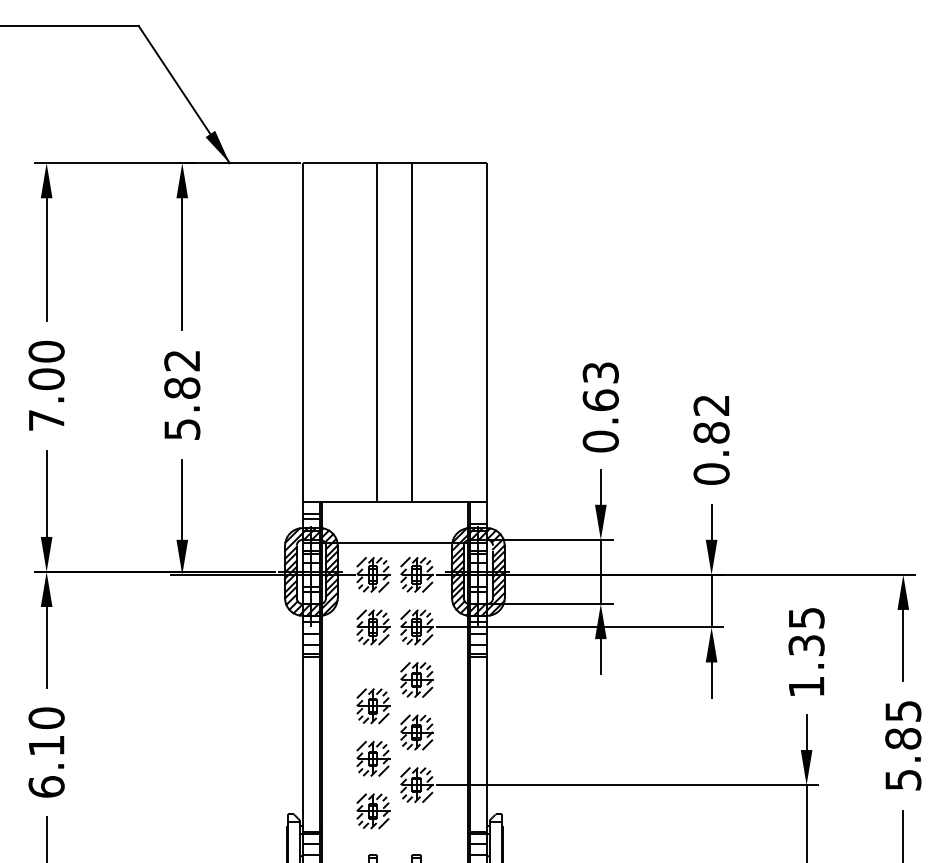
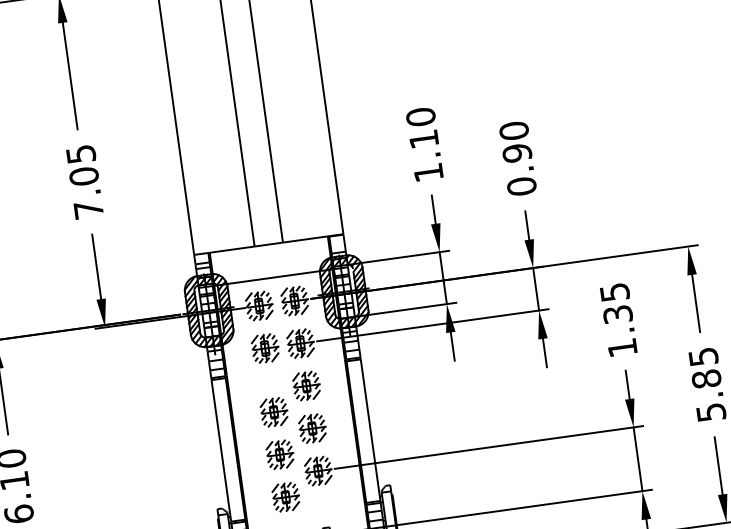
text: (182, 394) -> (85, 181), 5.82 -> 7.05
text: (600, 407) -> (424, 145), 0.63 -> 1.10
text: (711, 418) -> (515, 141), 0.82 -> 0.90

